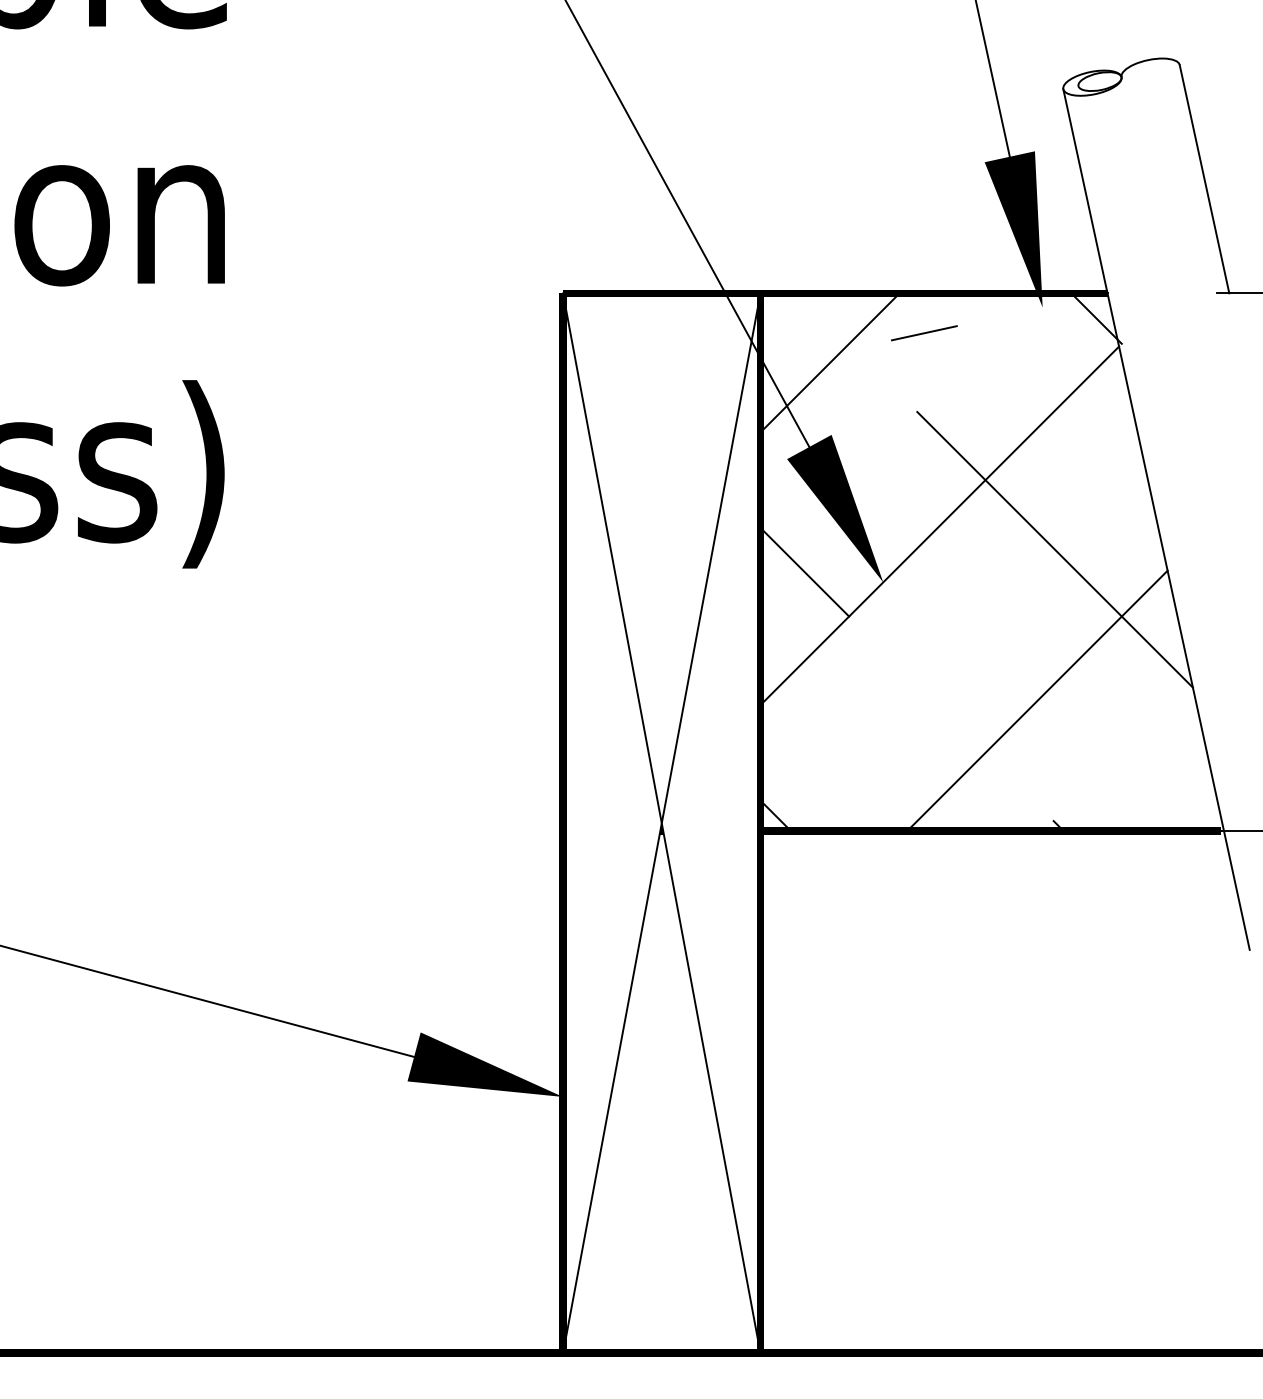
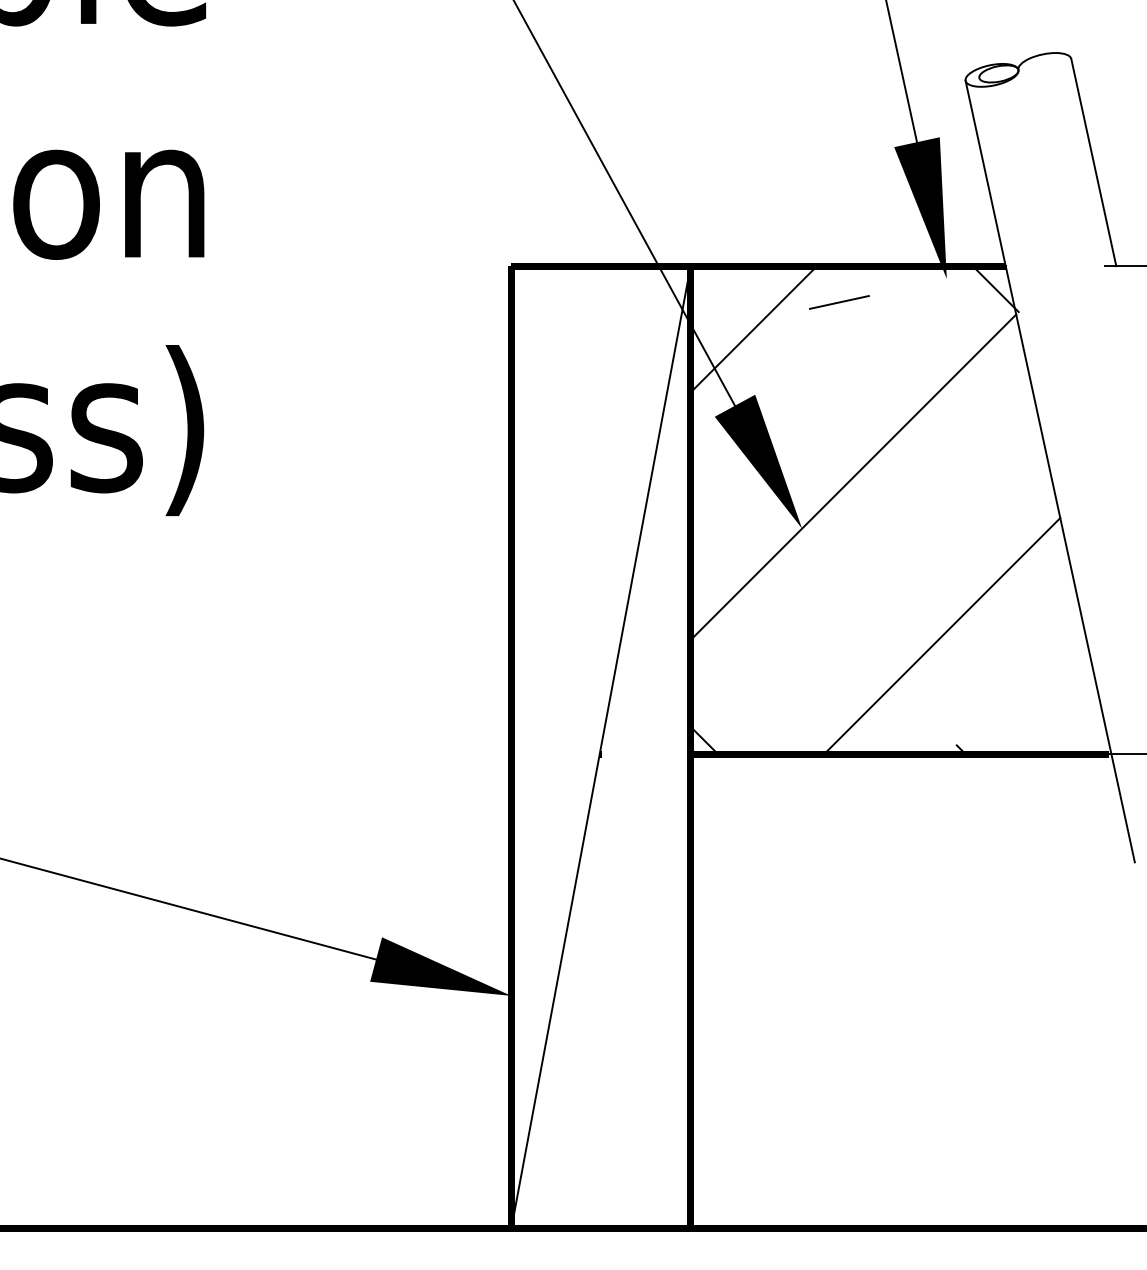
line: (1054, 549) -> (957, 498), removed
line: (804, 571) -> (730, 518), removed
line: (661, 823) -> (600, 747), removed

